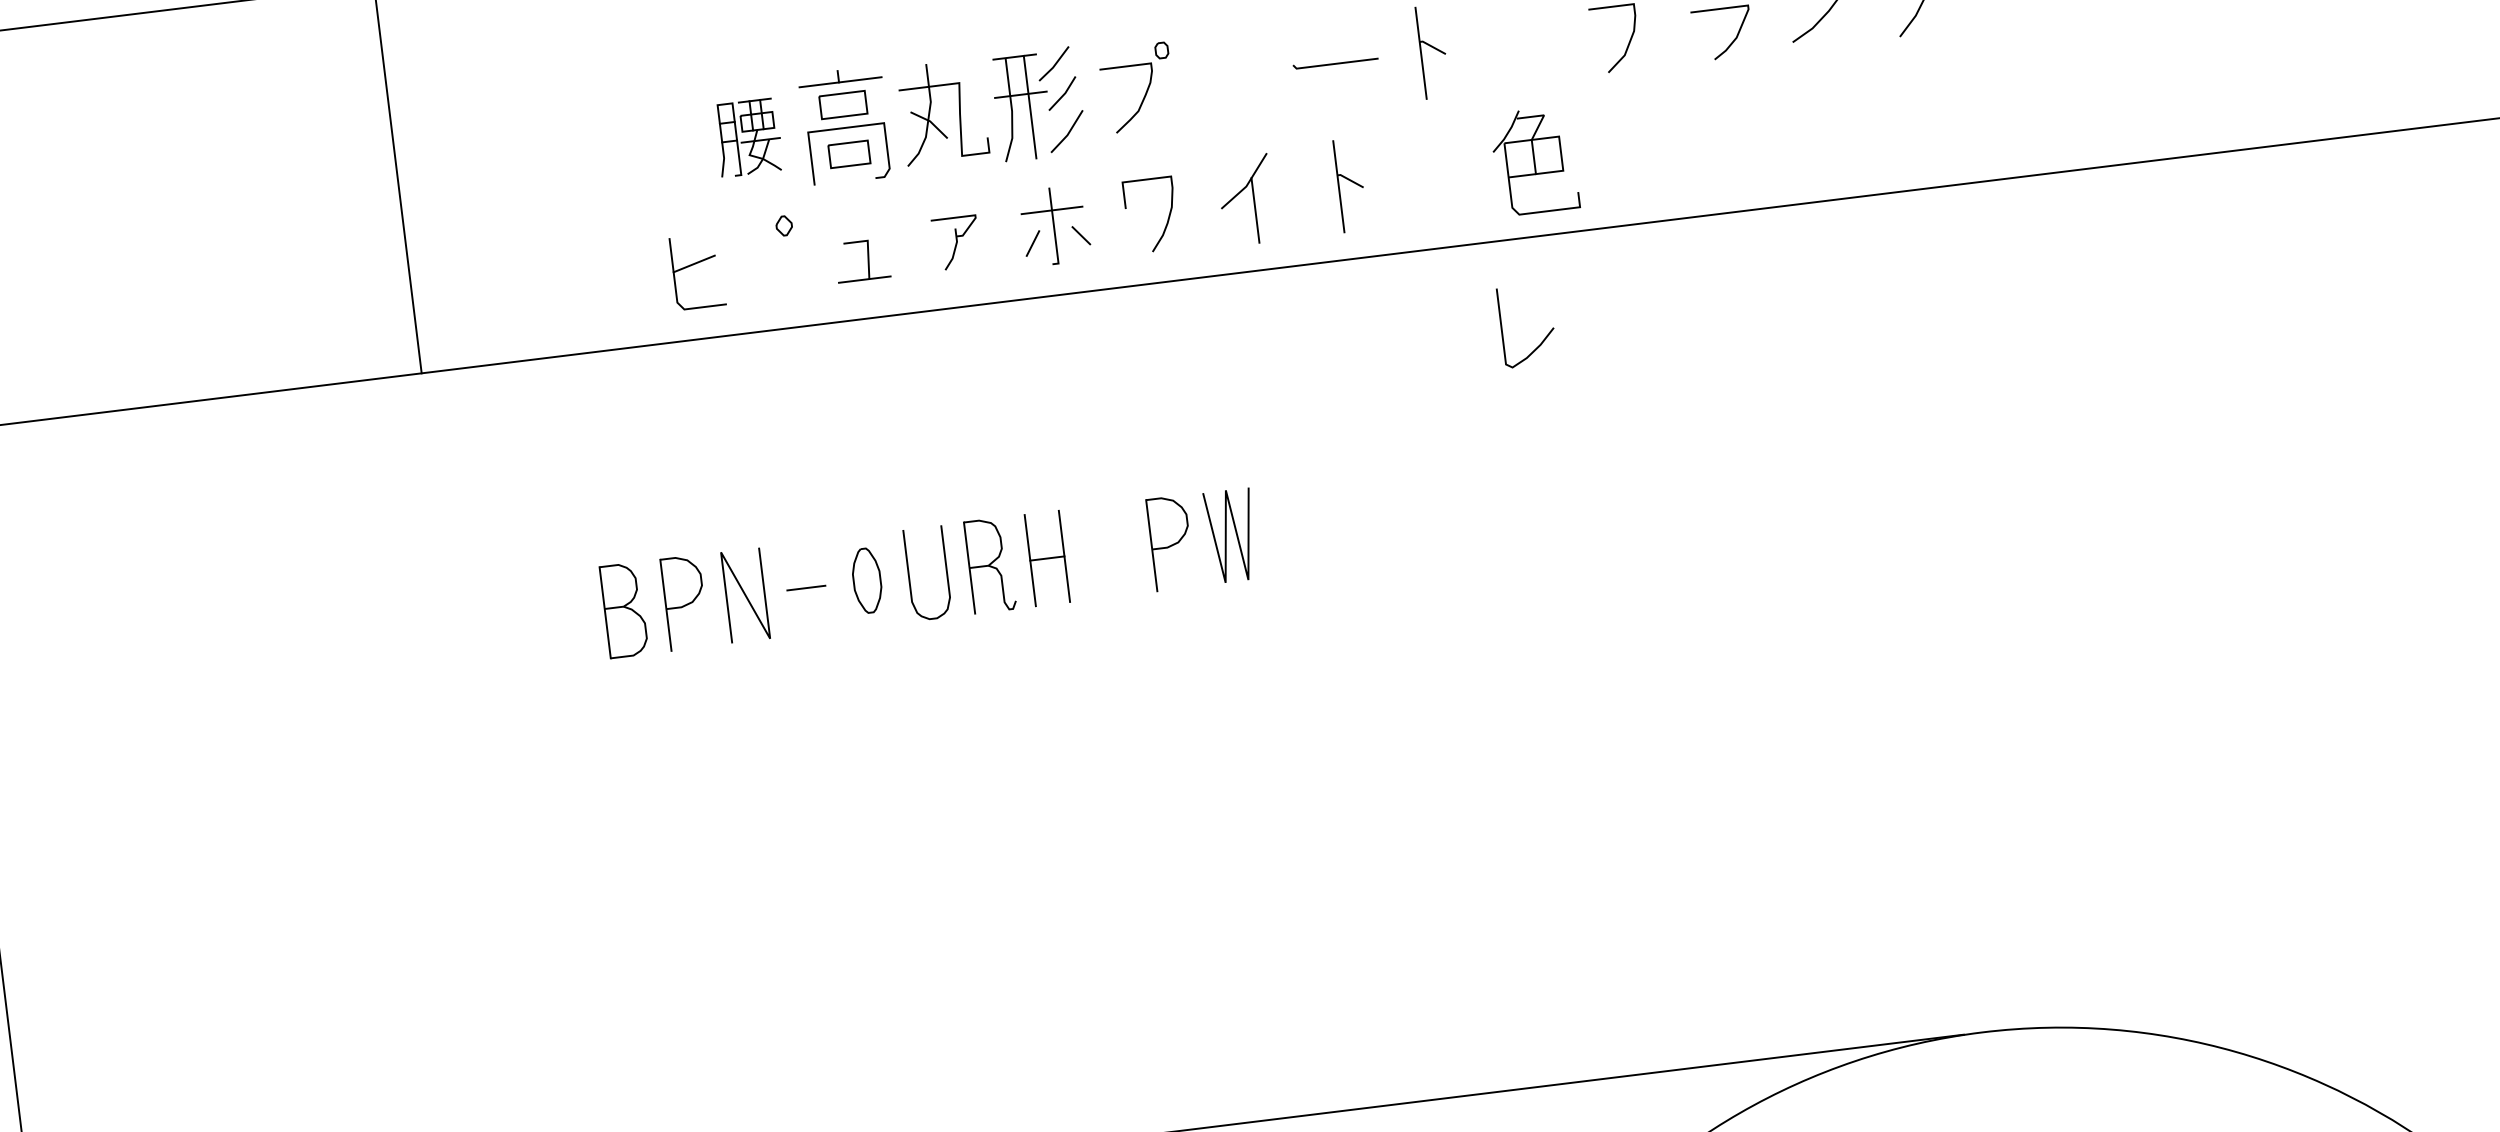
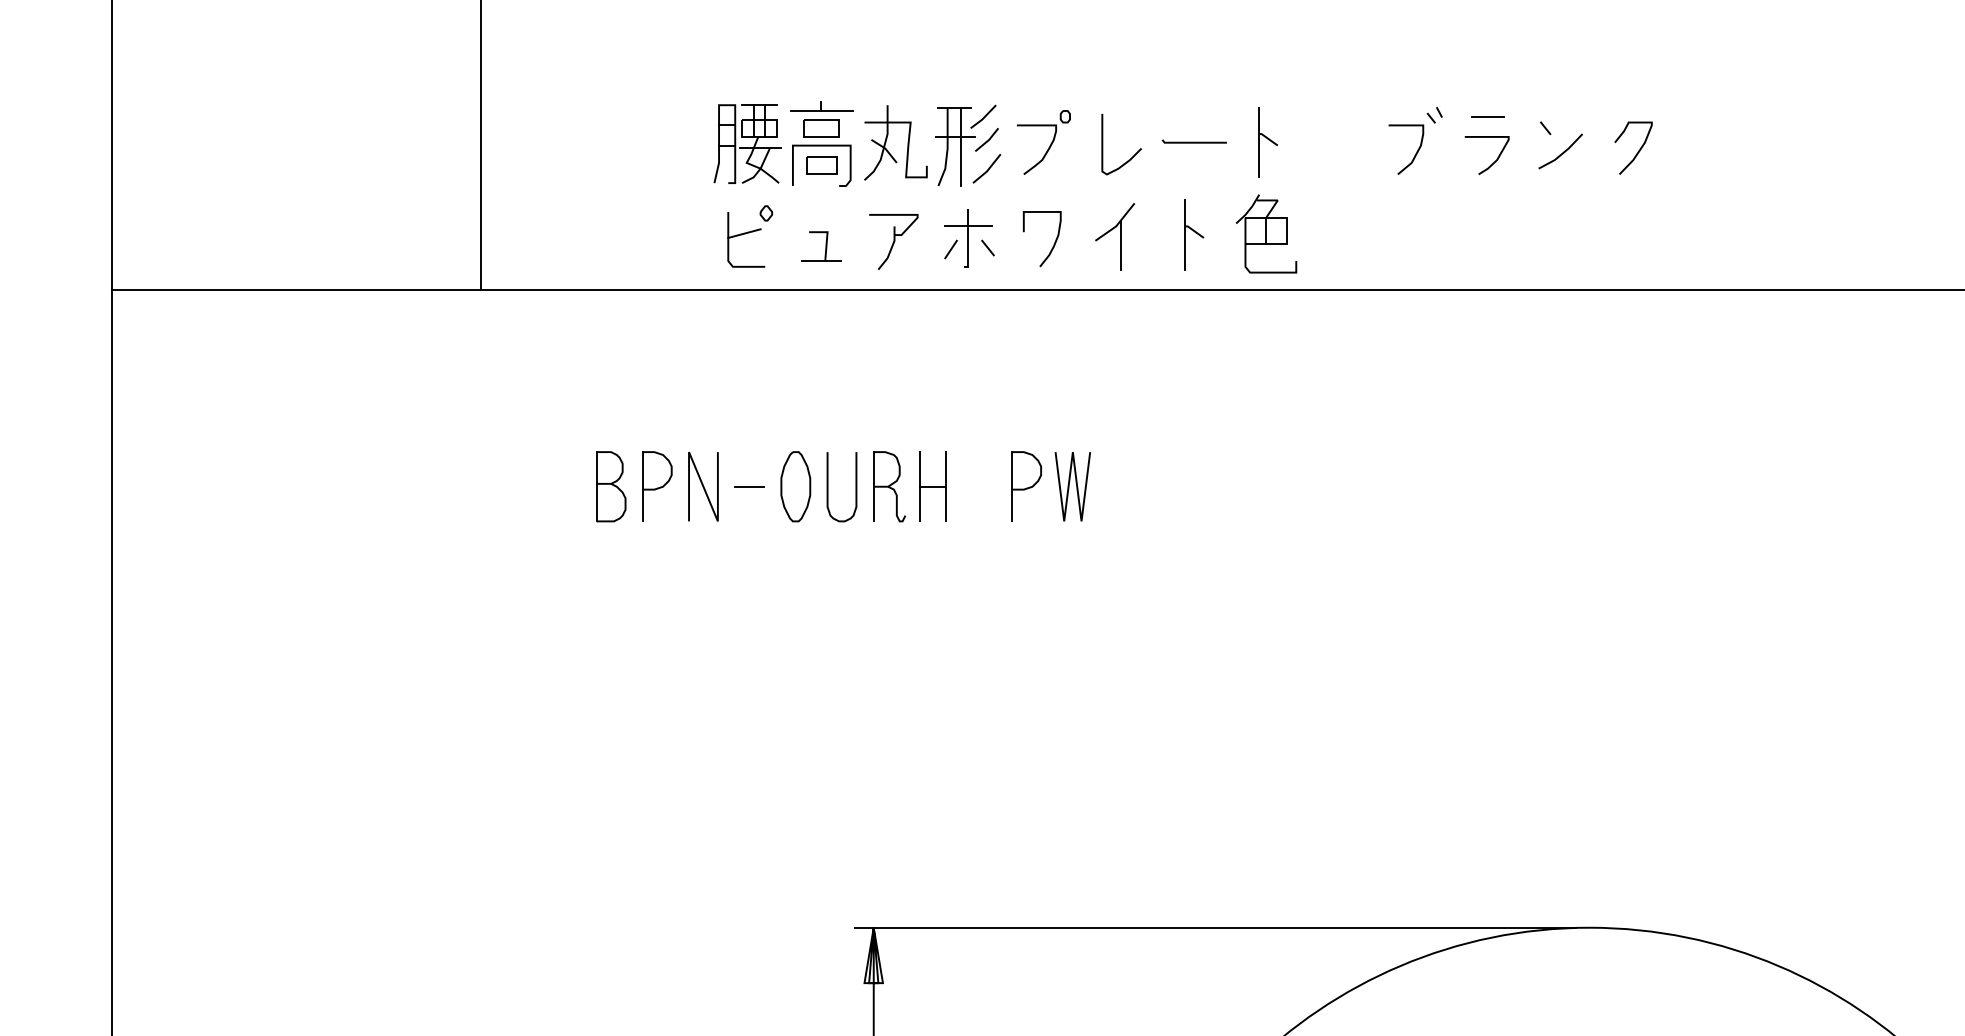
part: (748, 137) -> (747, 143), size x1.43
part: (1534, 160) -> (1266, 233), moved
part: (955, 242) -> (893, 241), size x1.43
part: (697, 271) -> (746, 239), moved
curve: (1544, 338) -> (1133, 155), moved
part: (866, 580) -> (795, 486), size x1.43

